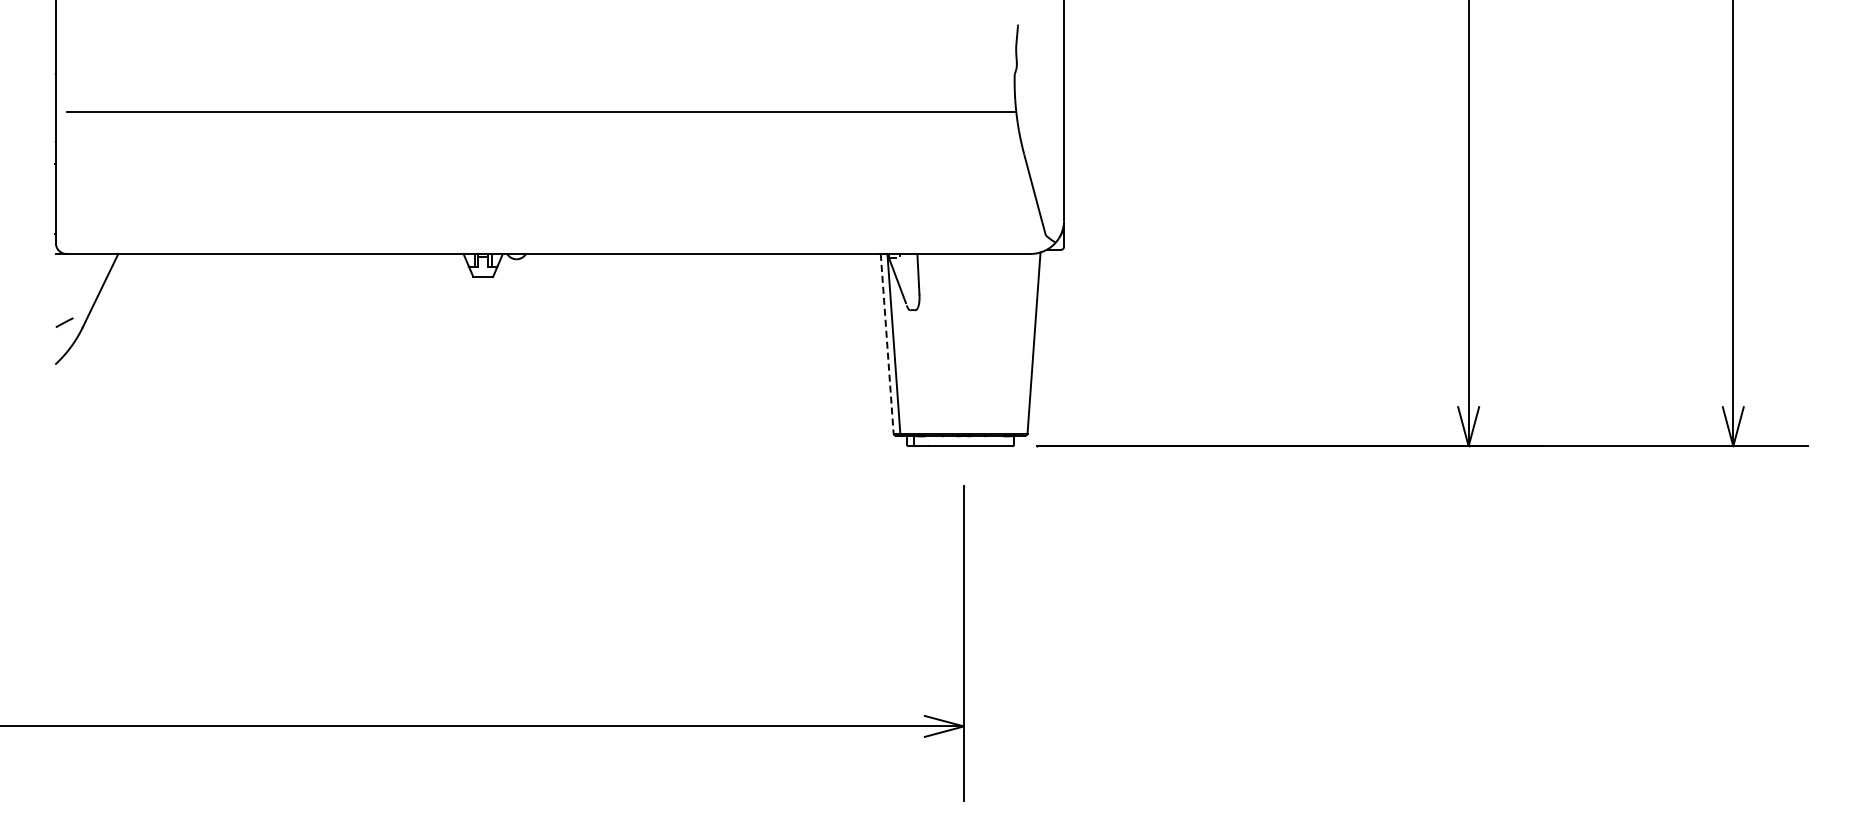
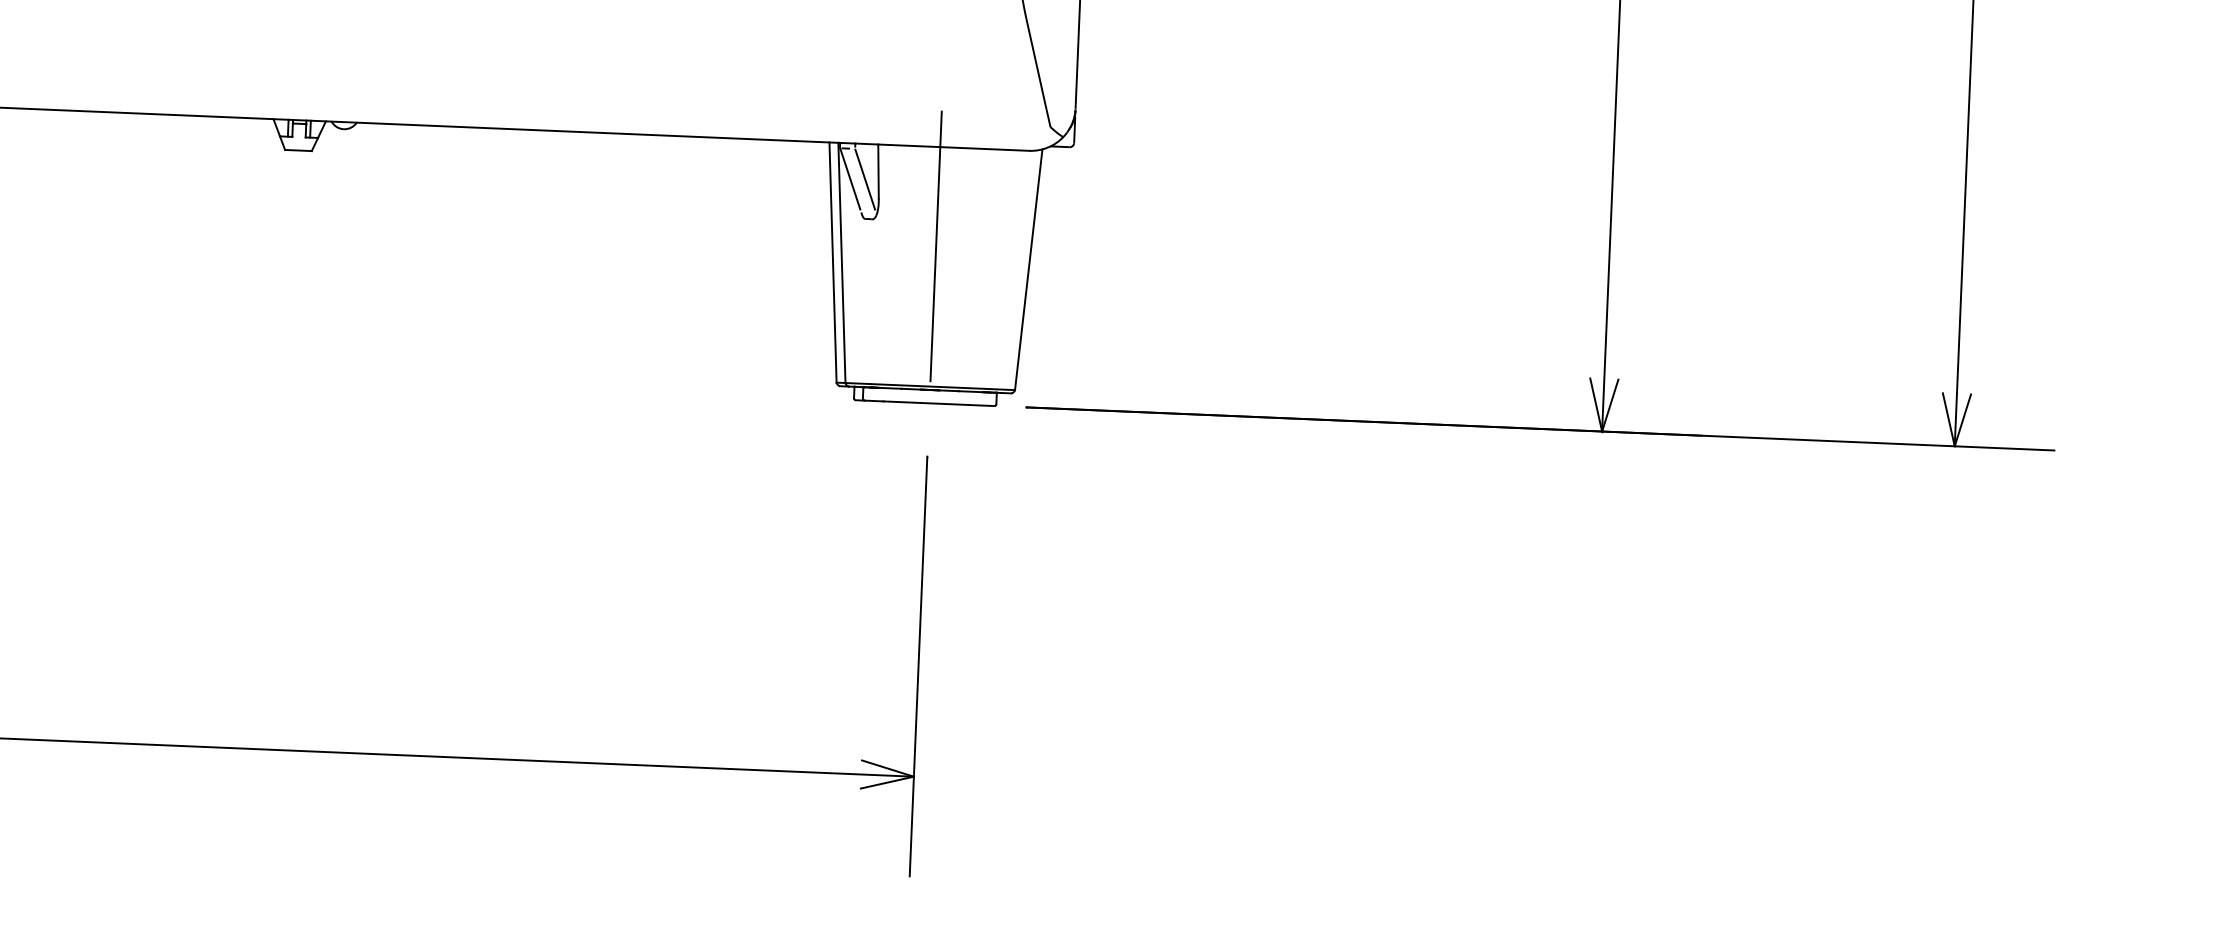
line: (908, 280) -> (864, 179), added
line: (887, 344) -> (833, 263), dashed -> solid
line: (963, 344) -> (934, 267), added

